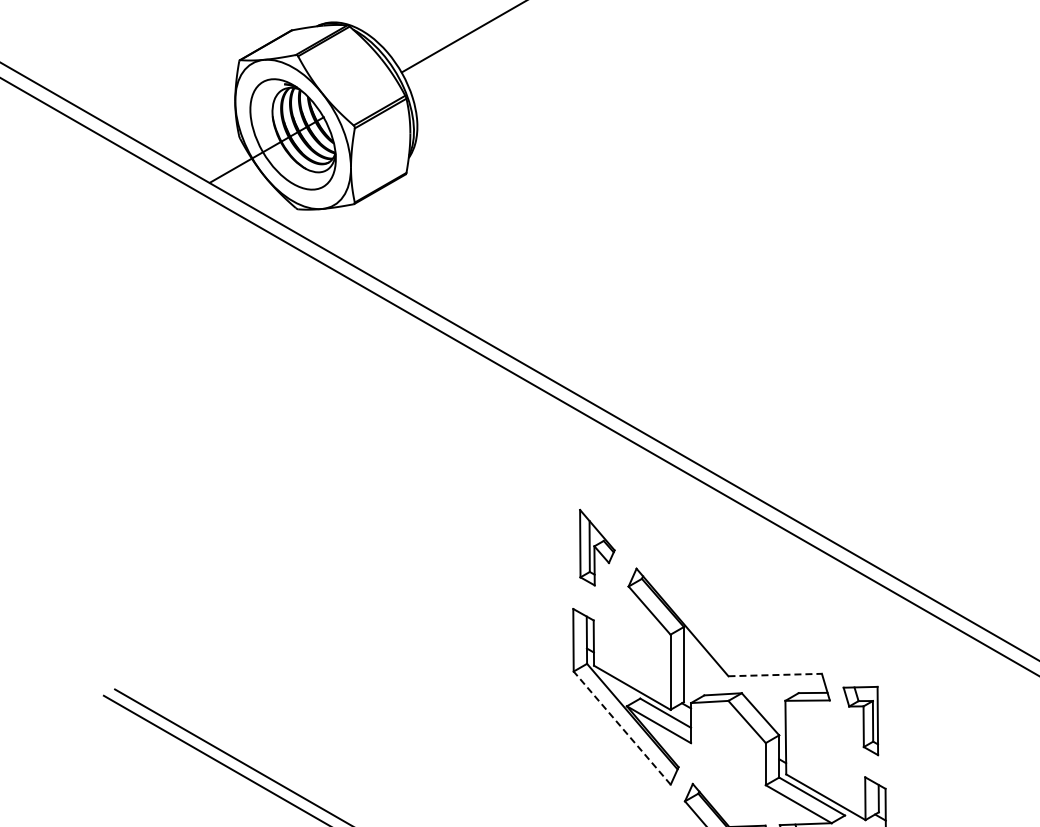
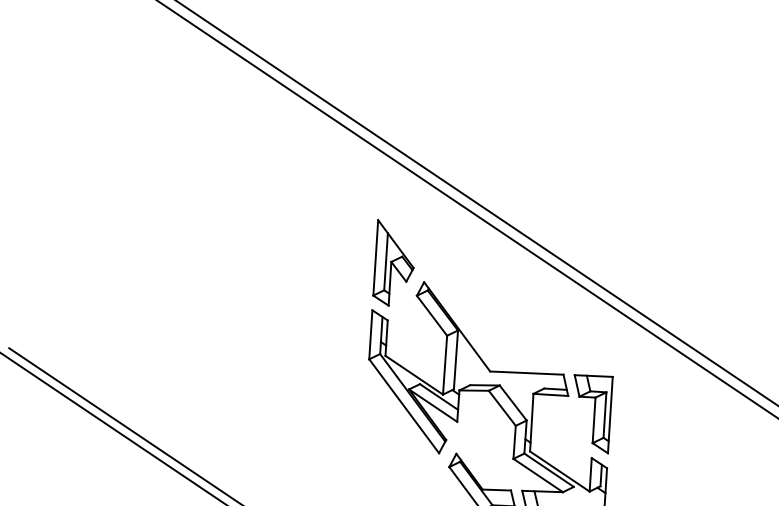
part: (597, 547) -> (394, 263), size x1.43
line: (775, 675) -> (527, 373), dashed -> solid
part: (860, 720) -> (591, 413), size x1.43
line: (622, 728) -> (404, 406), dashed -> solid

